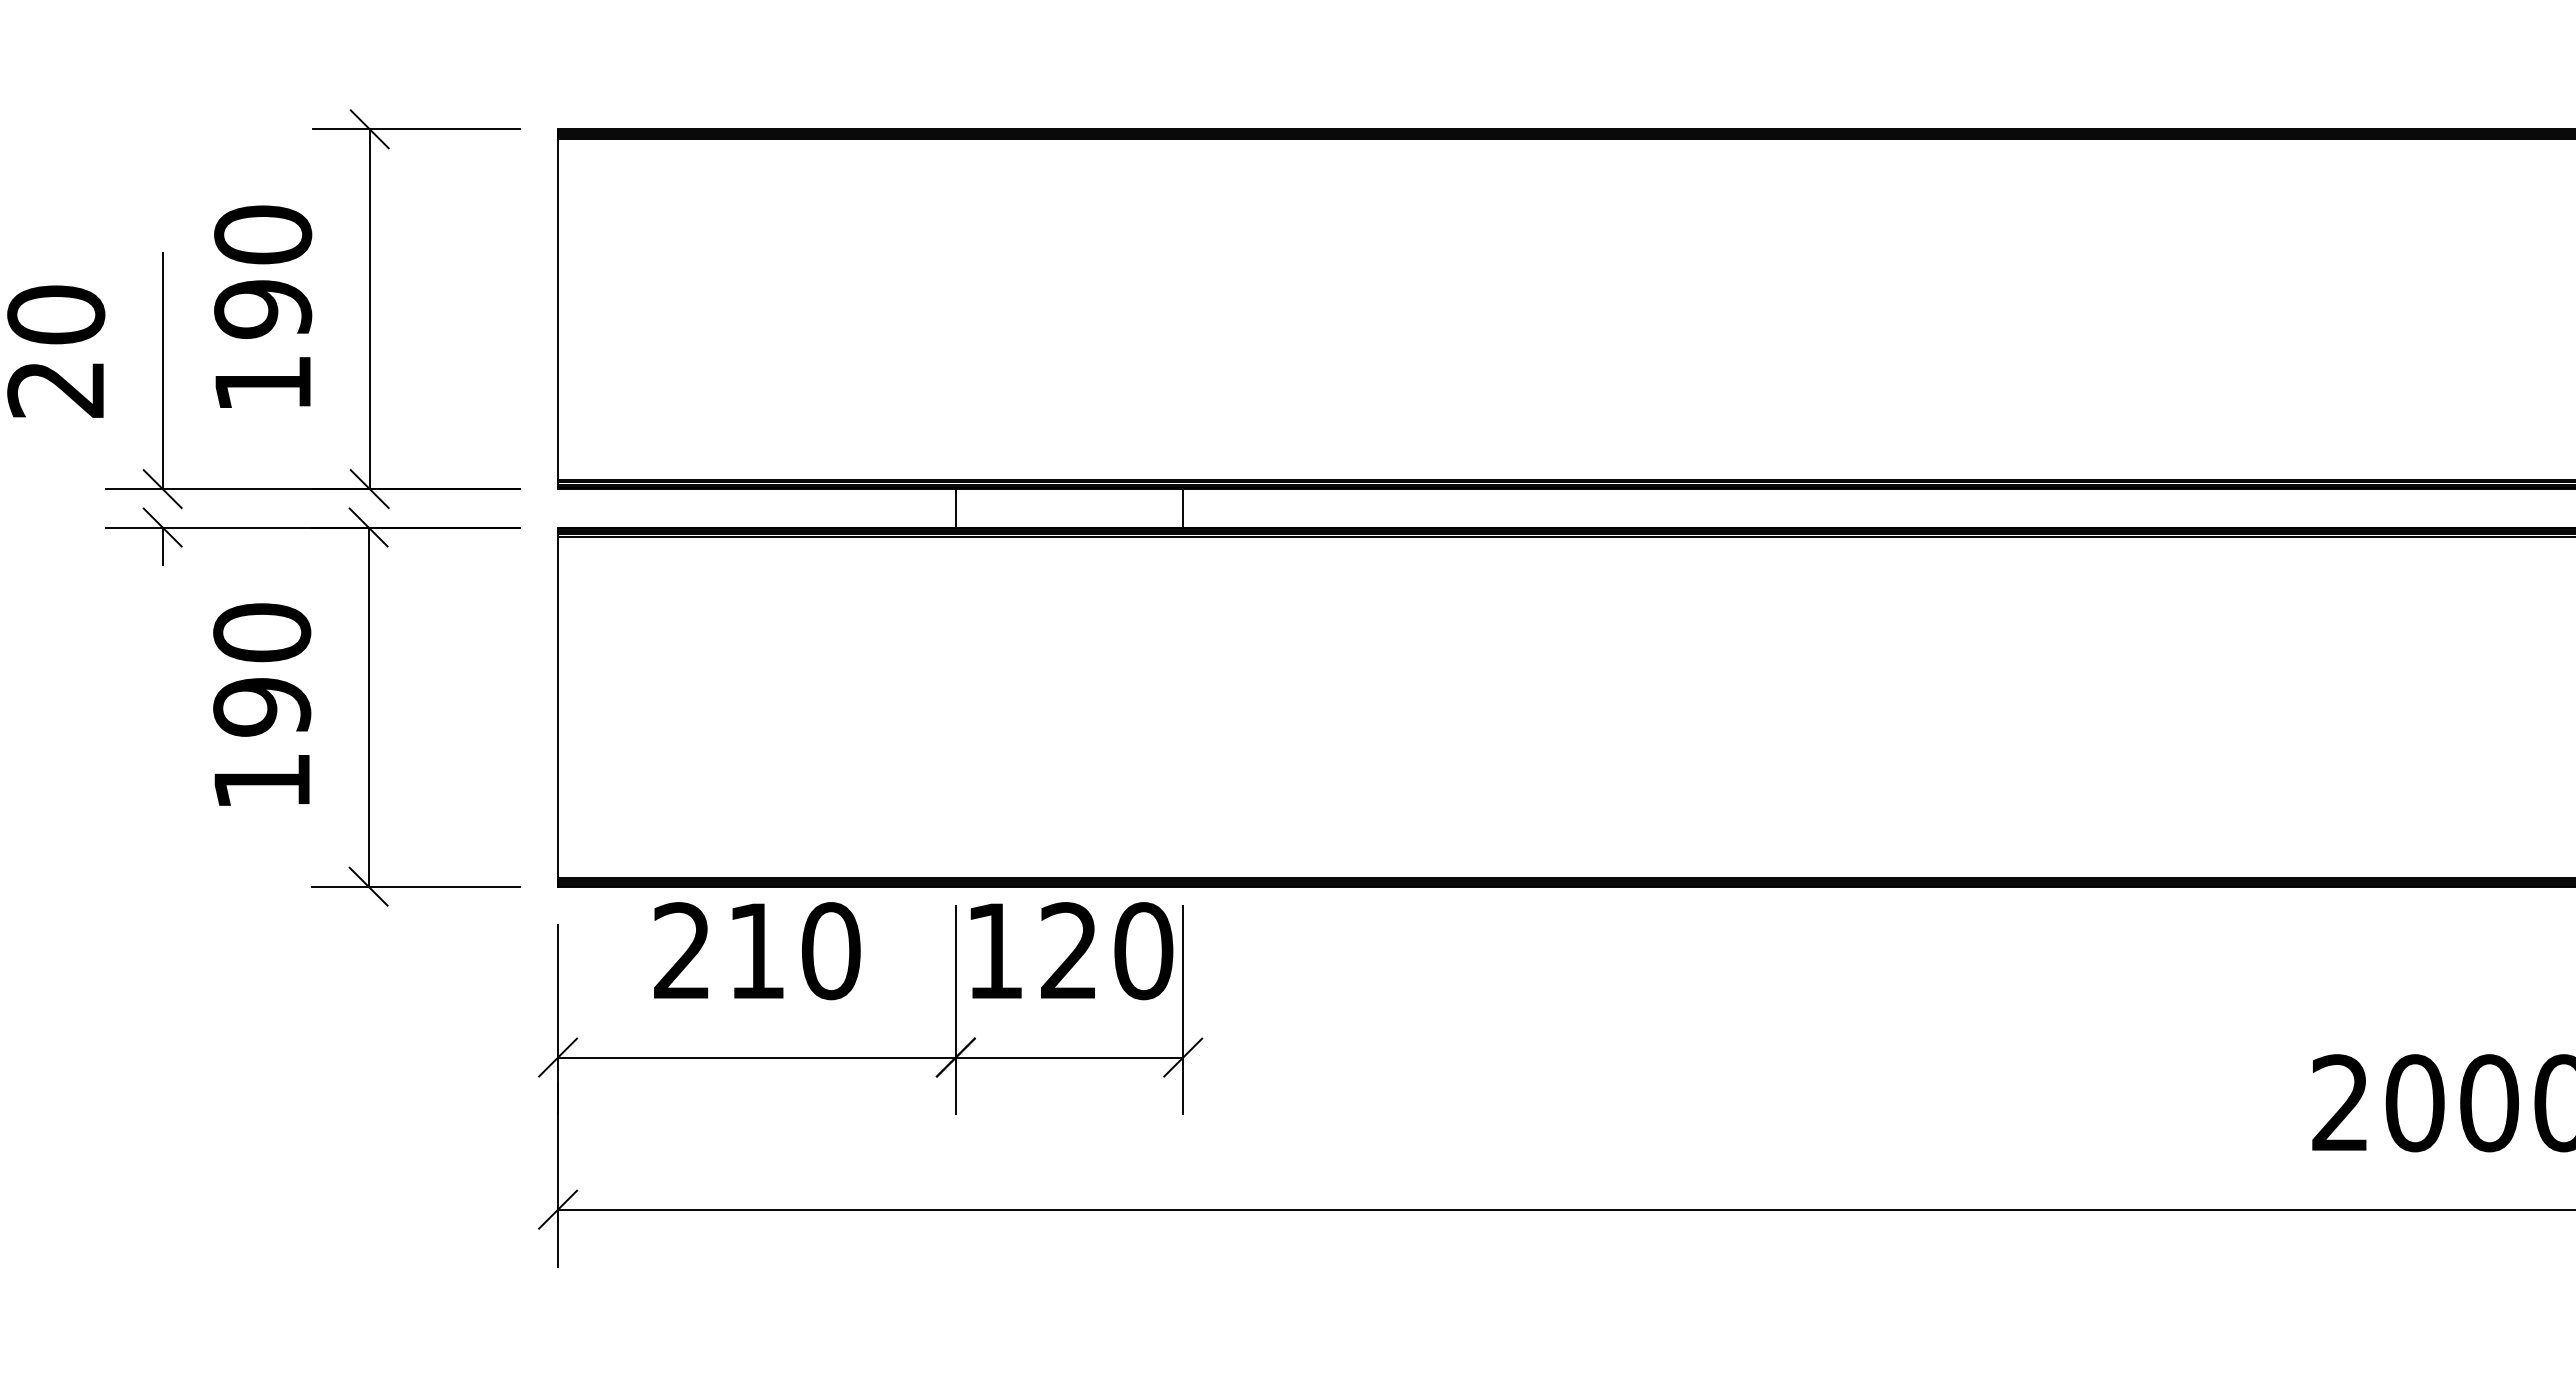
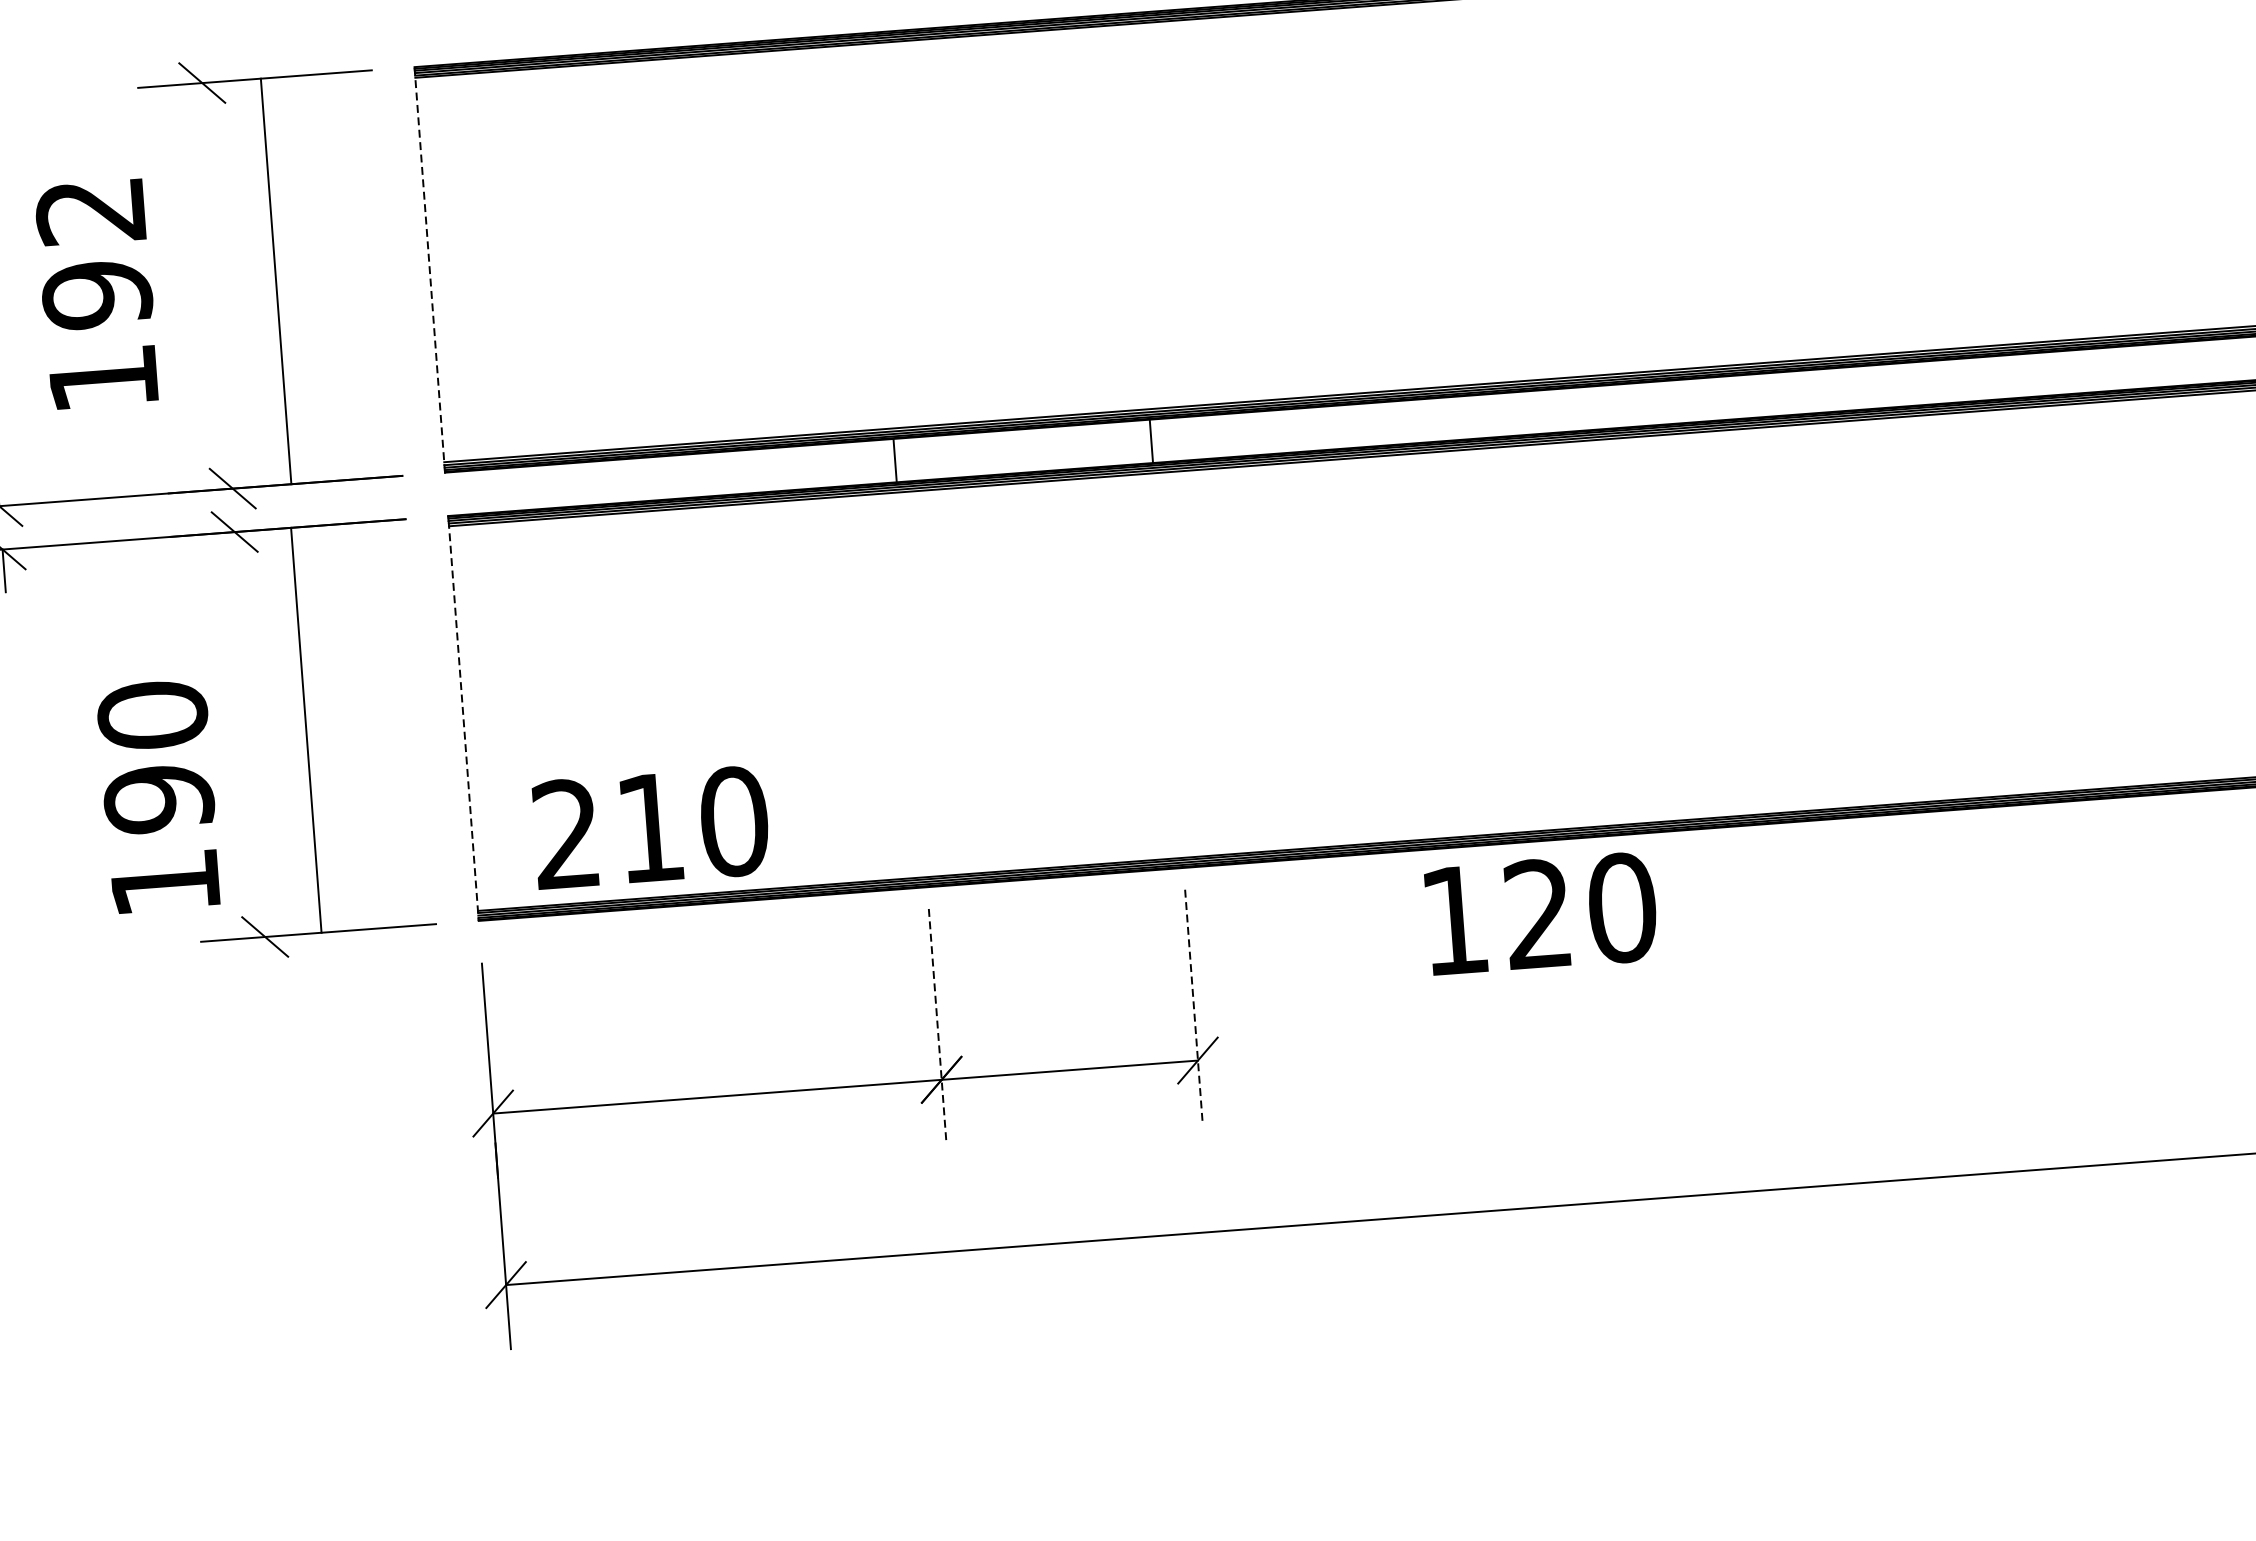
text: (263, 234) -> (91, 210), 190 -> 192
line: (558, 306) -> (430, 266), solid -> dashed
line: (369, 309) -> (275, 281), moved
text: (262, 704) -> (159, 796), moved
line: (368, 706) -> (306, 729), moved
line: (558, 709) -> (464, 721), solid -> dashed
text: (757, 951) -> (651, 828), moved
text: (1071, 951) -> (1541, 914), moved
line: (955, 1010) -> (937, 1026), solid -> dashed
line: (1183, 1010) -> (1194, 1007), solid -> dashed

